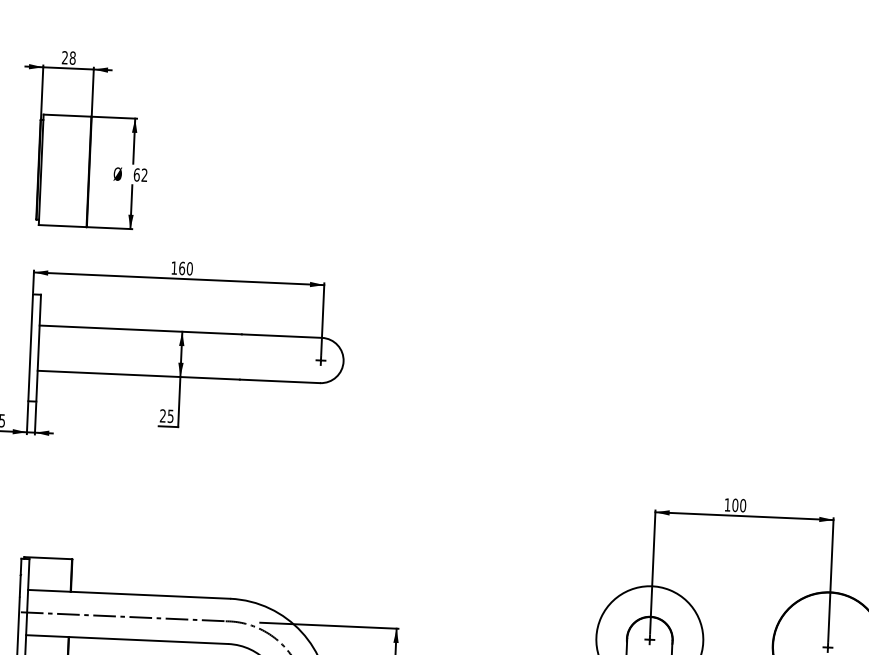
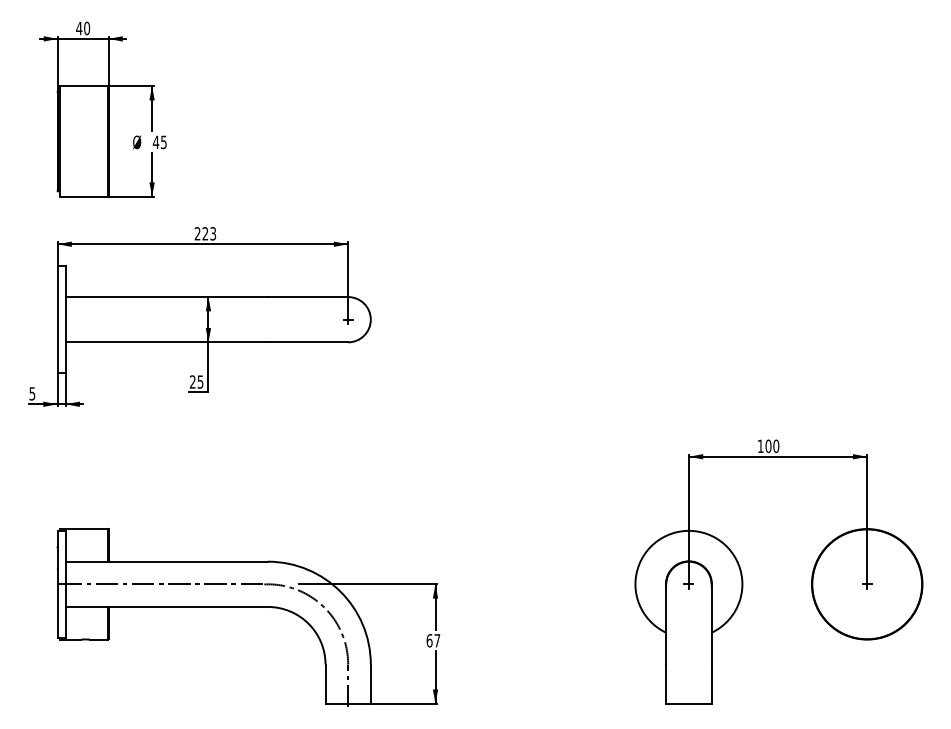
text: (69, 57) -> (83, 27), 28 -> 40
text: (140, 175) -> (159, 142), 62 -> 45
text: (182, 268) -> (205, 233), 160 -> 223

